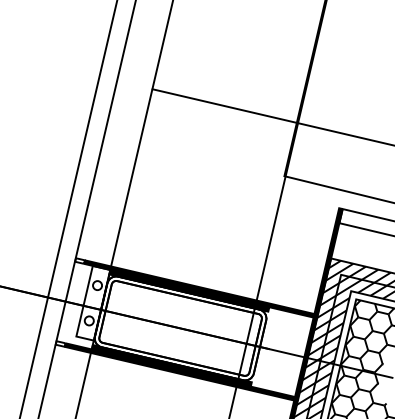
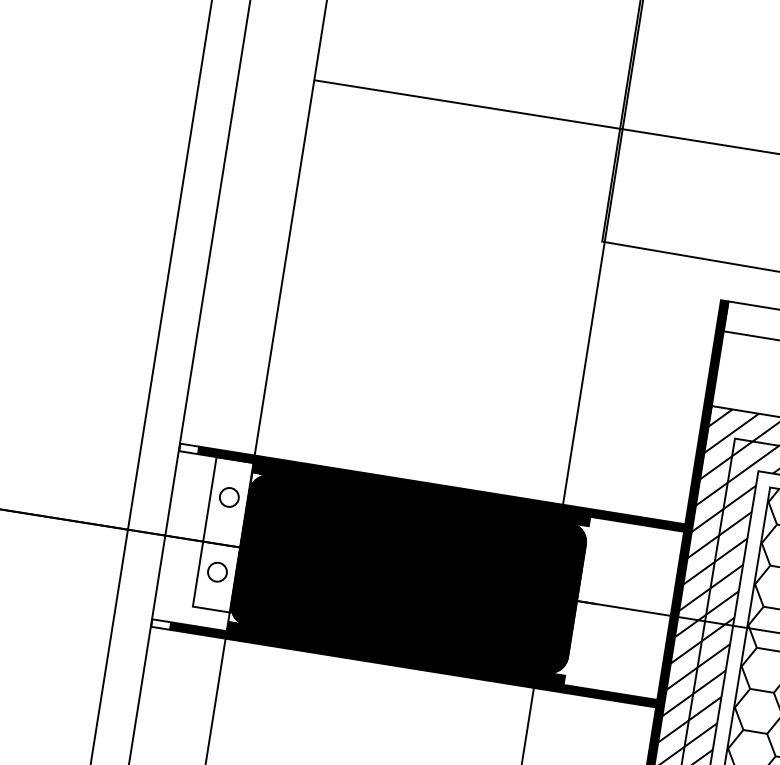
fill: (180, 328) -> (408, 574), added

